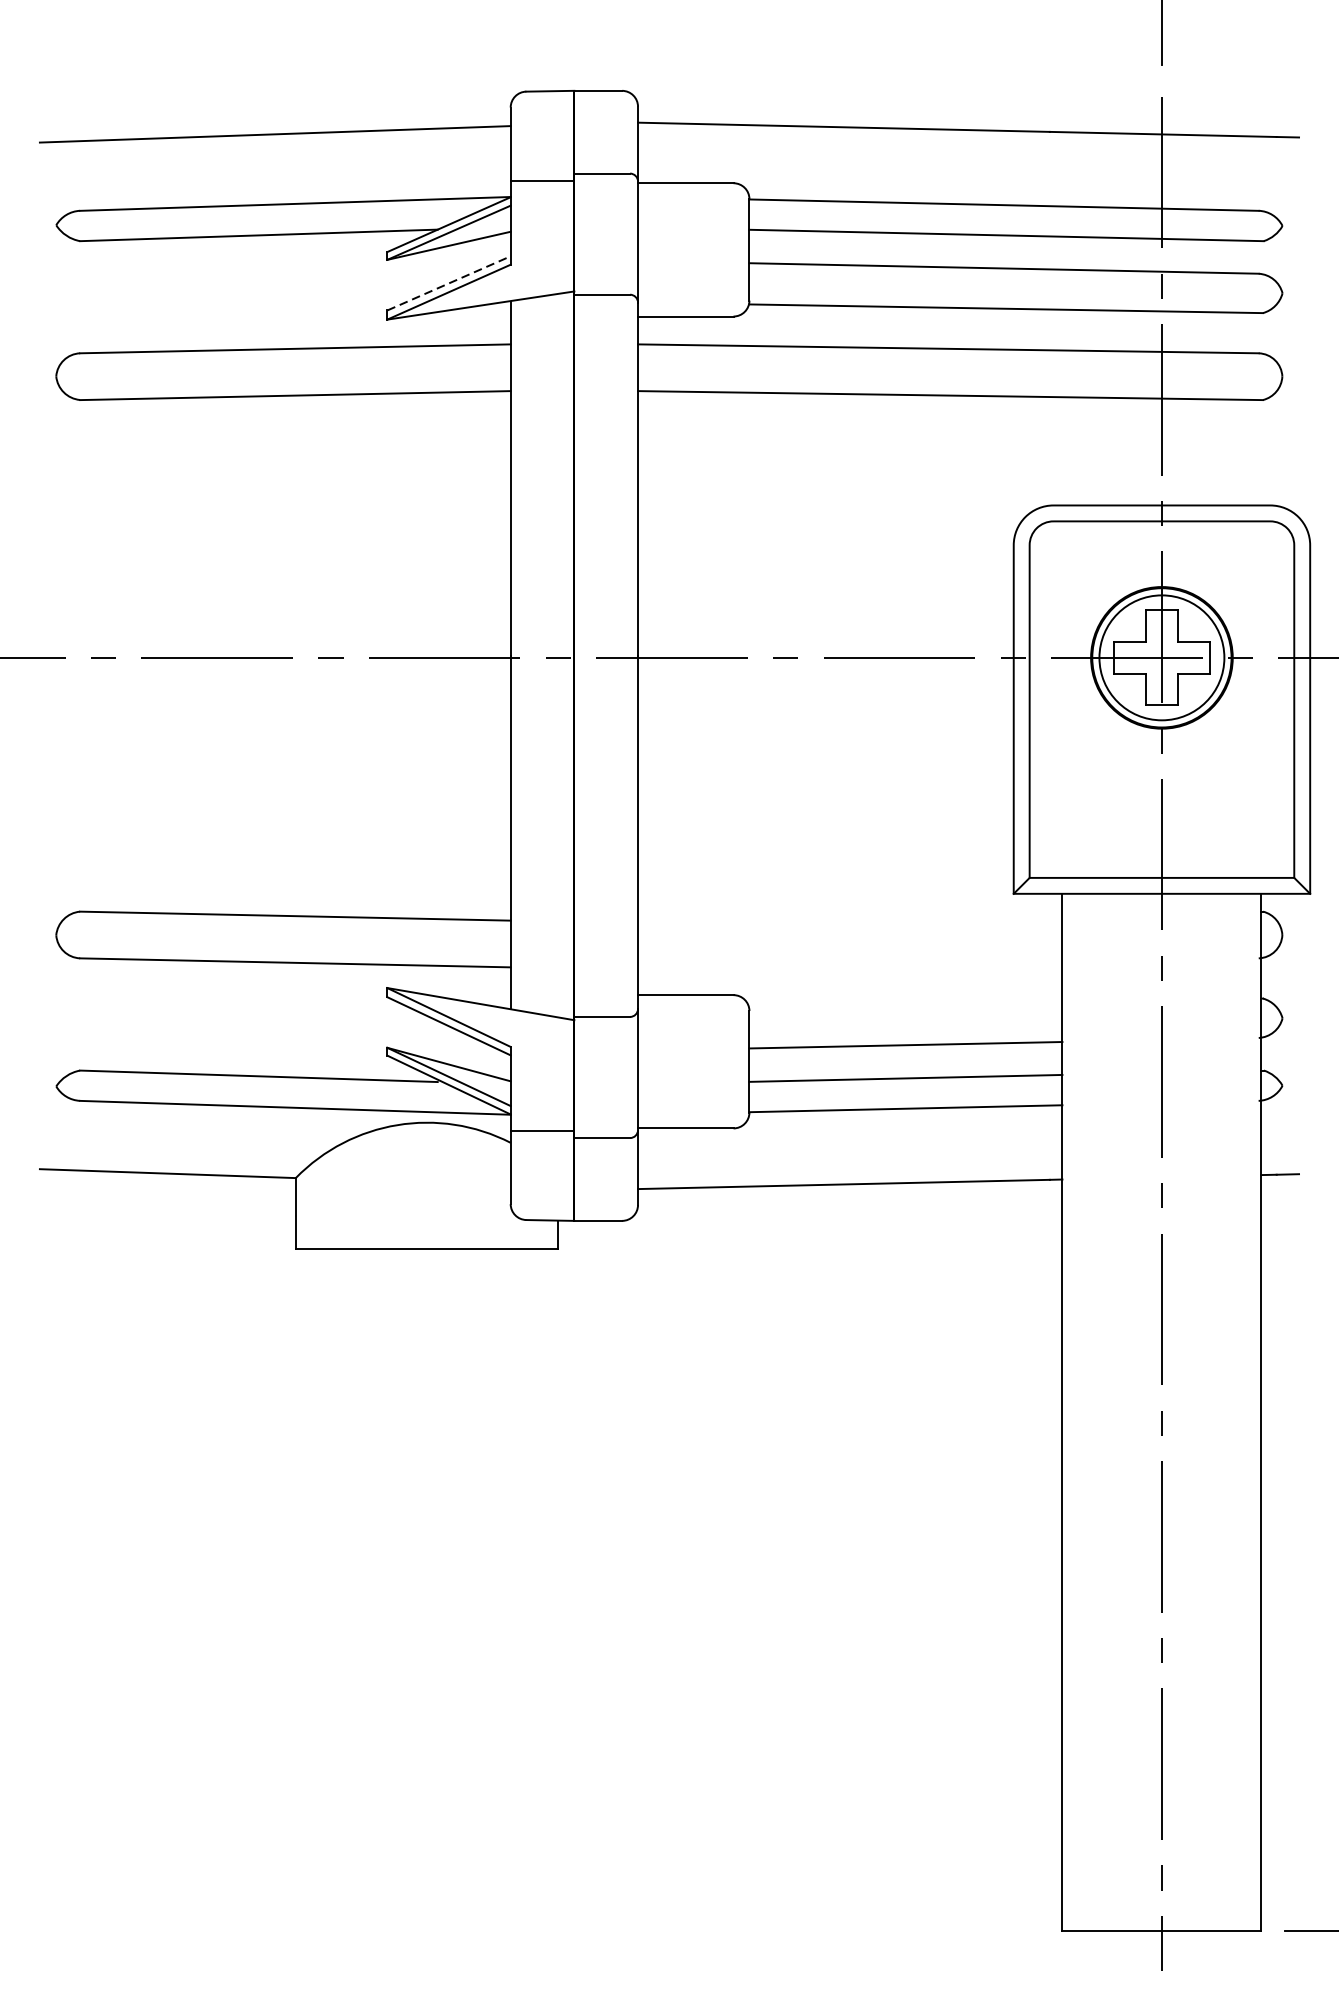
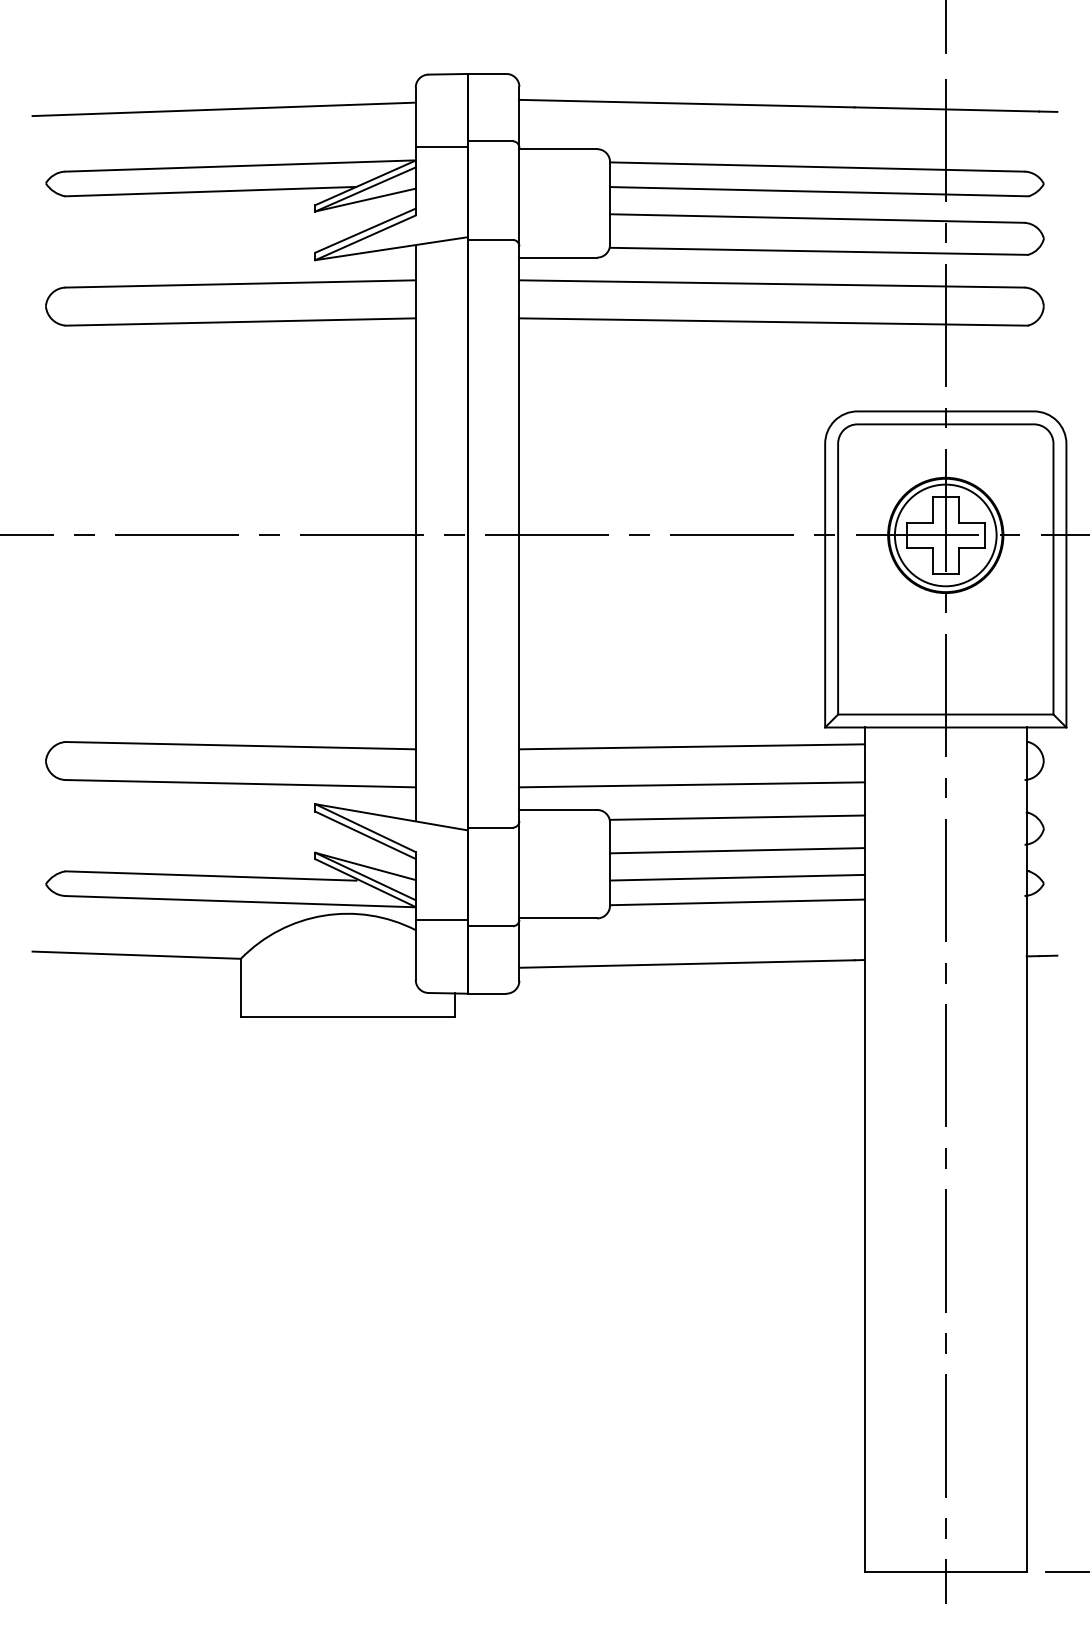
line: (448, 283) -> (365, 230), dashed -> solid
line: (849, 917) -> (691, 746), added
line: (849, 963) -> (691, 784), added
line: (906, 1004) -> (737, 817), added

